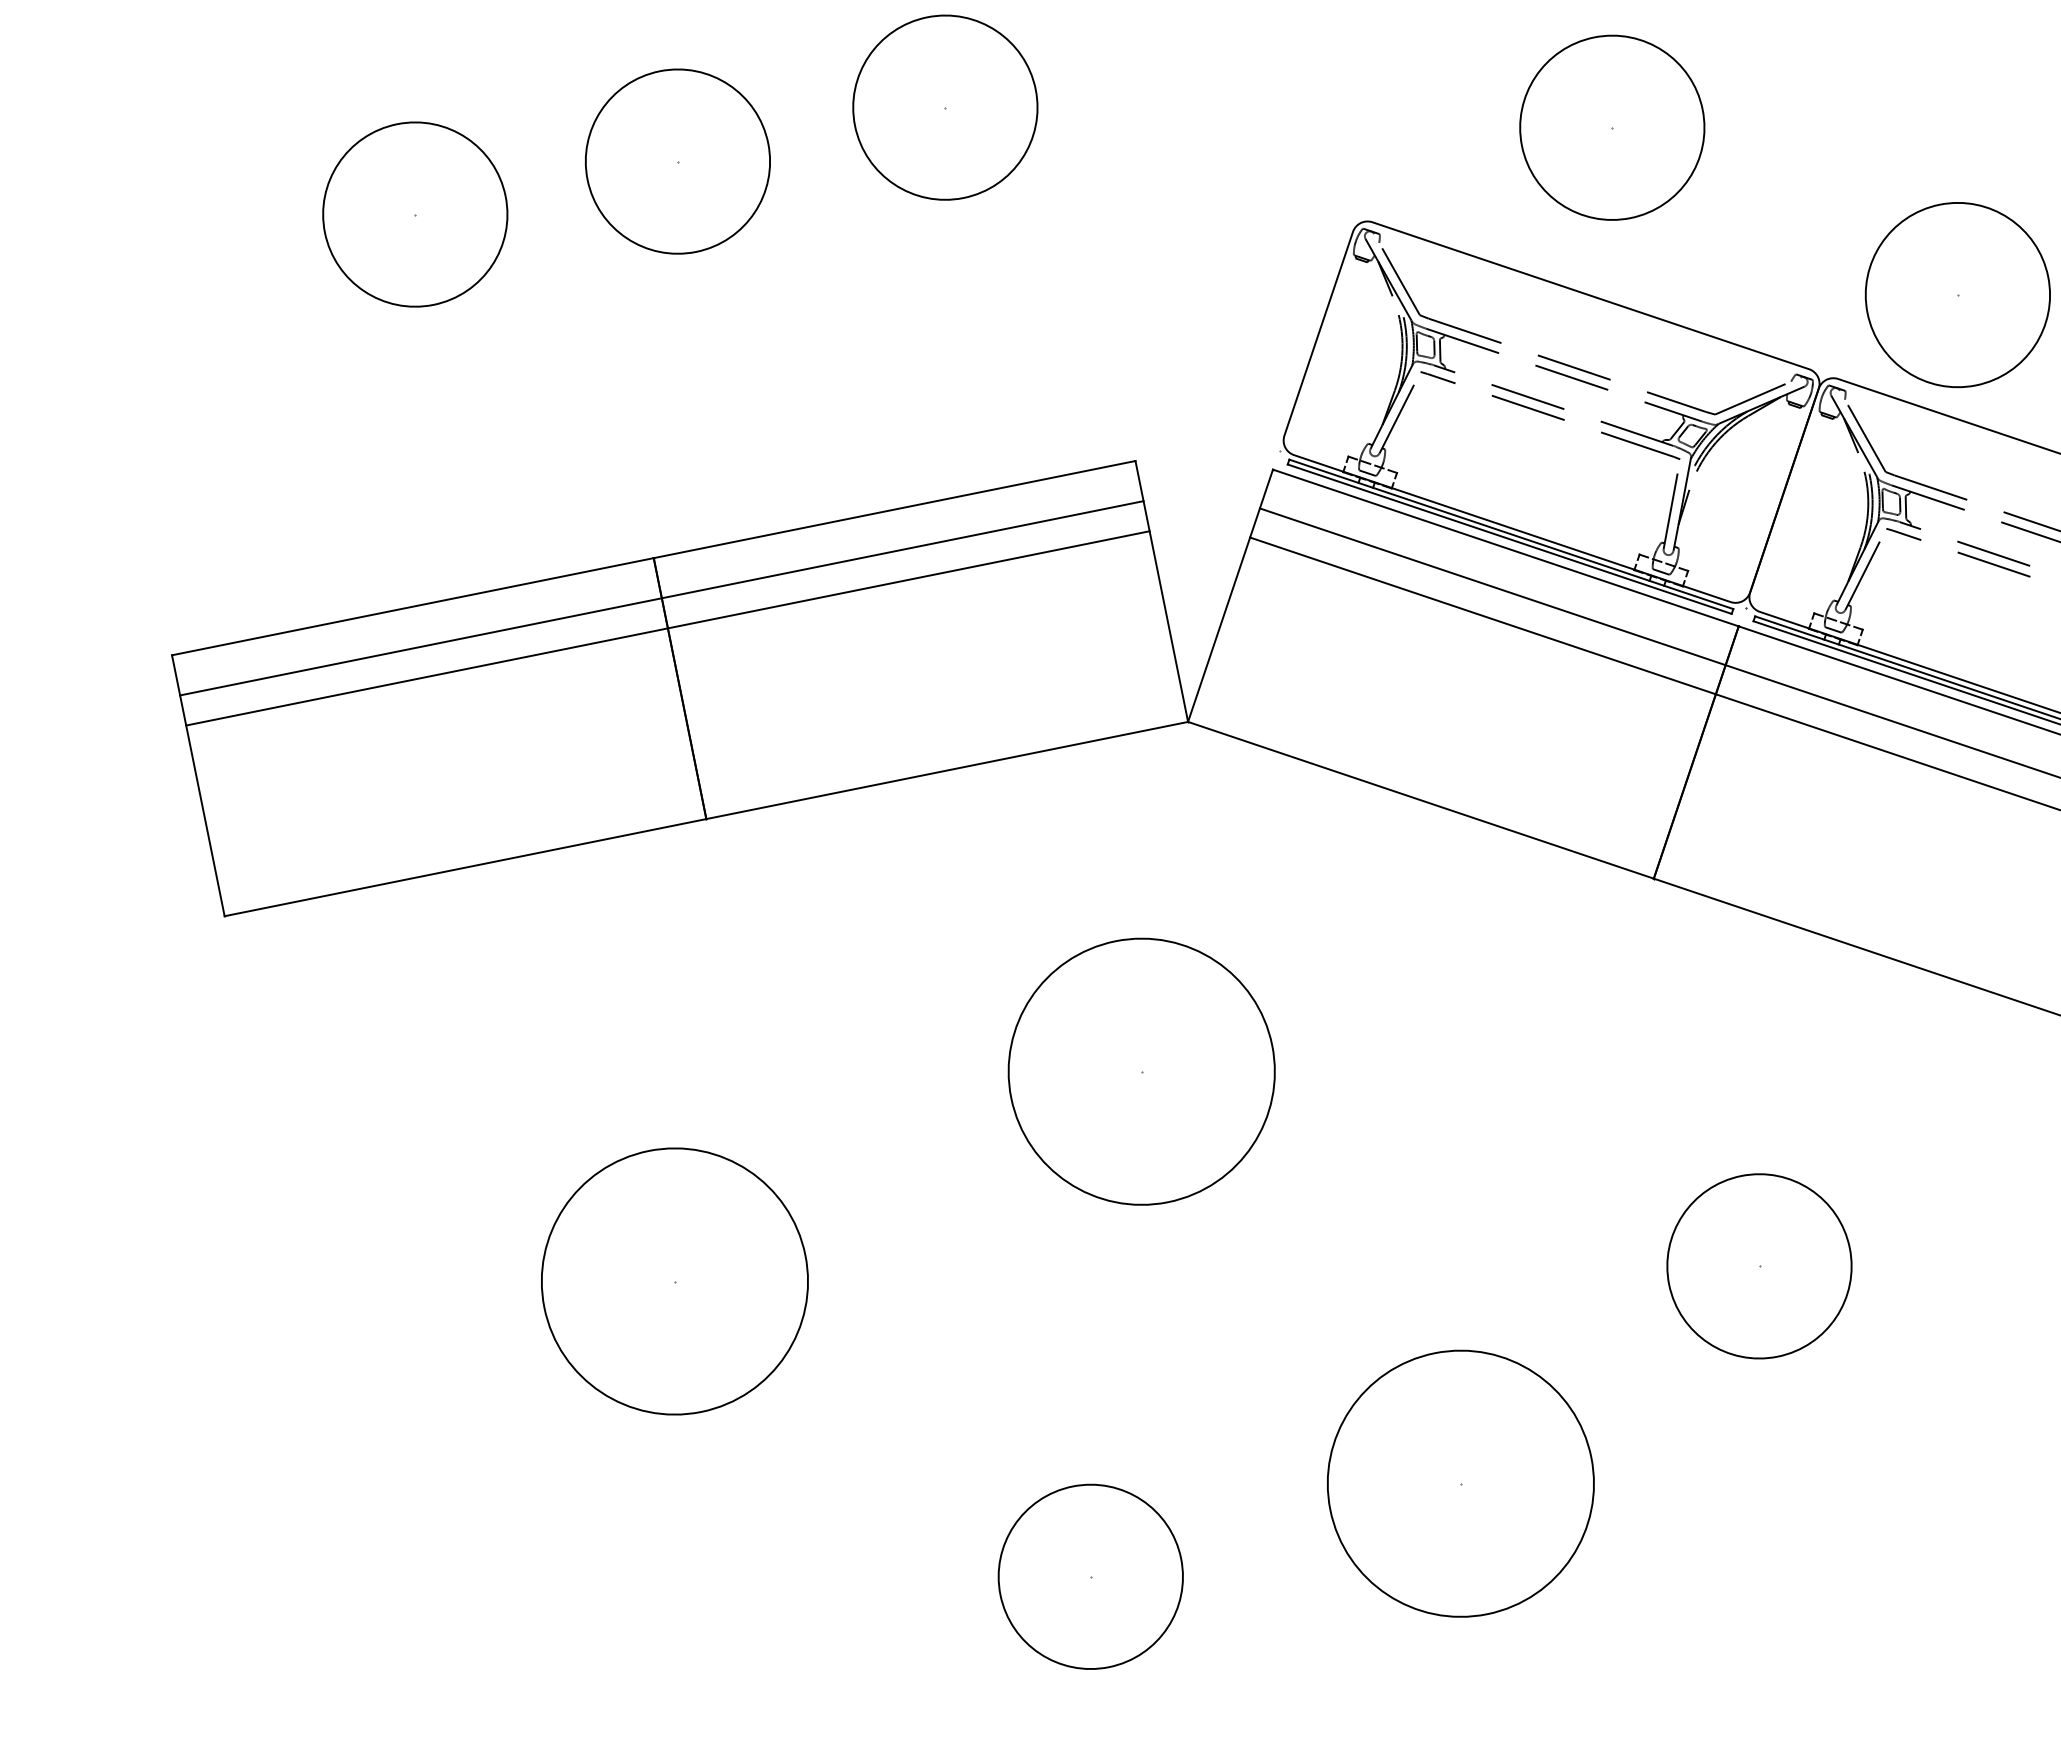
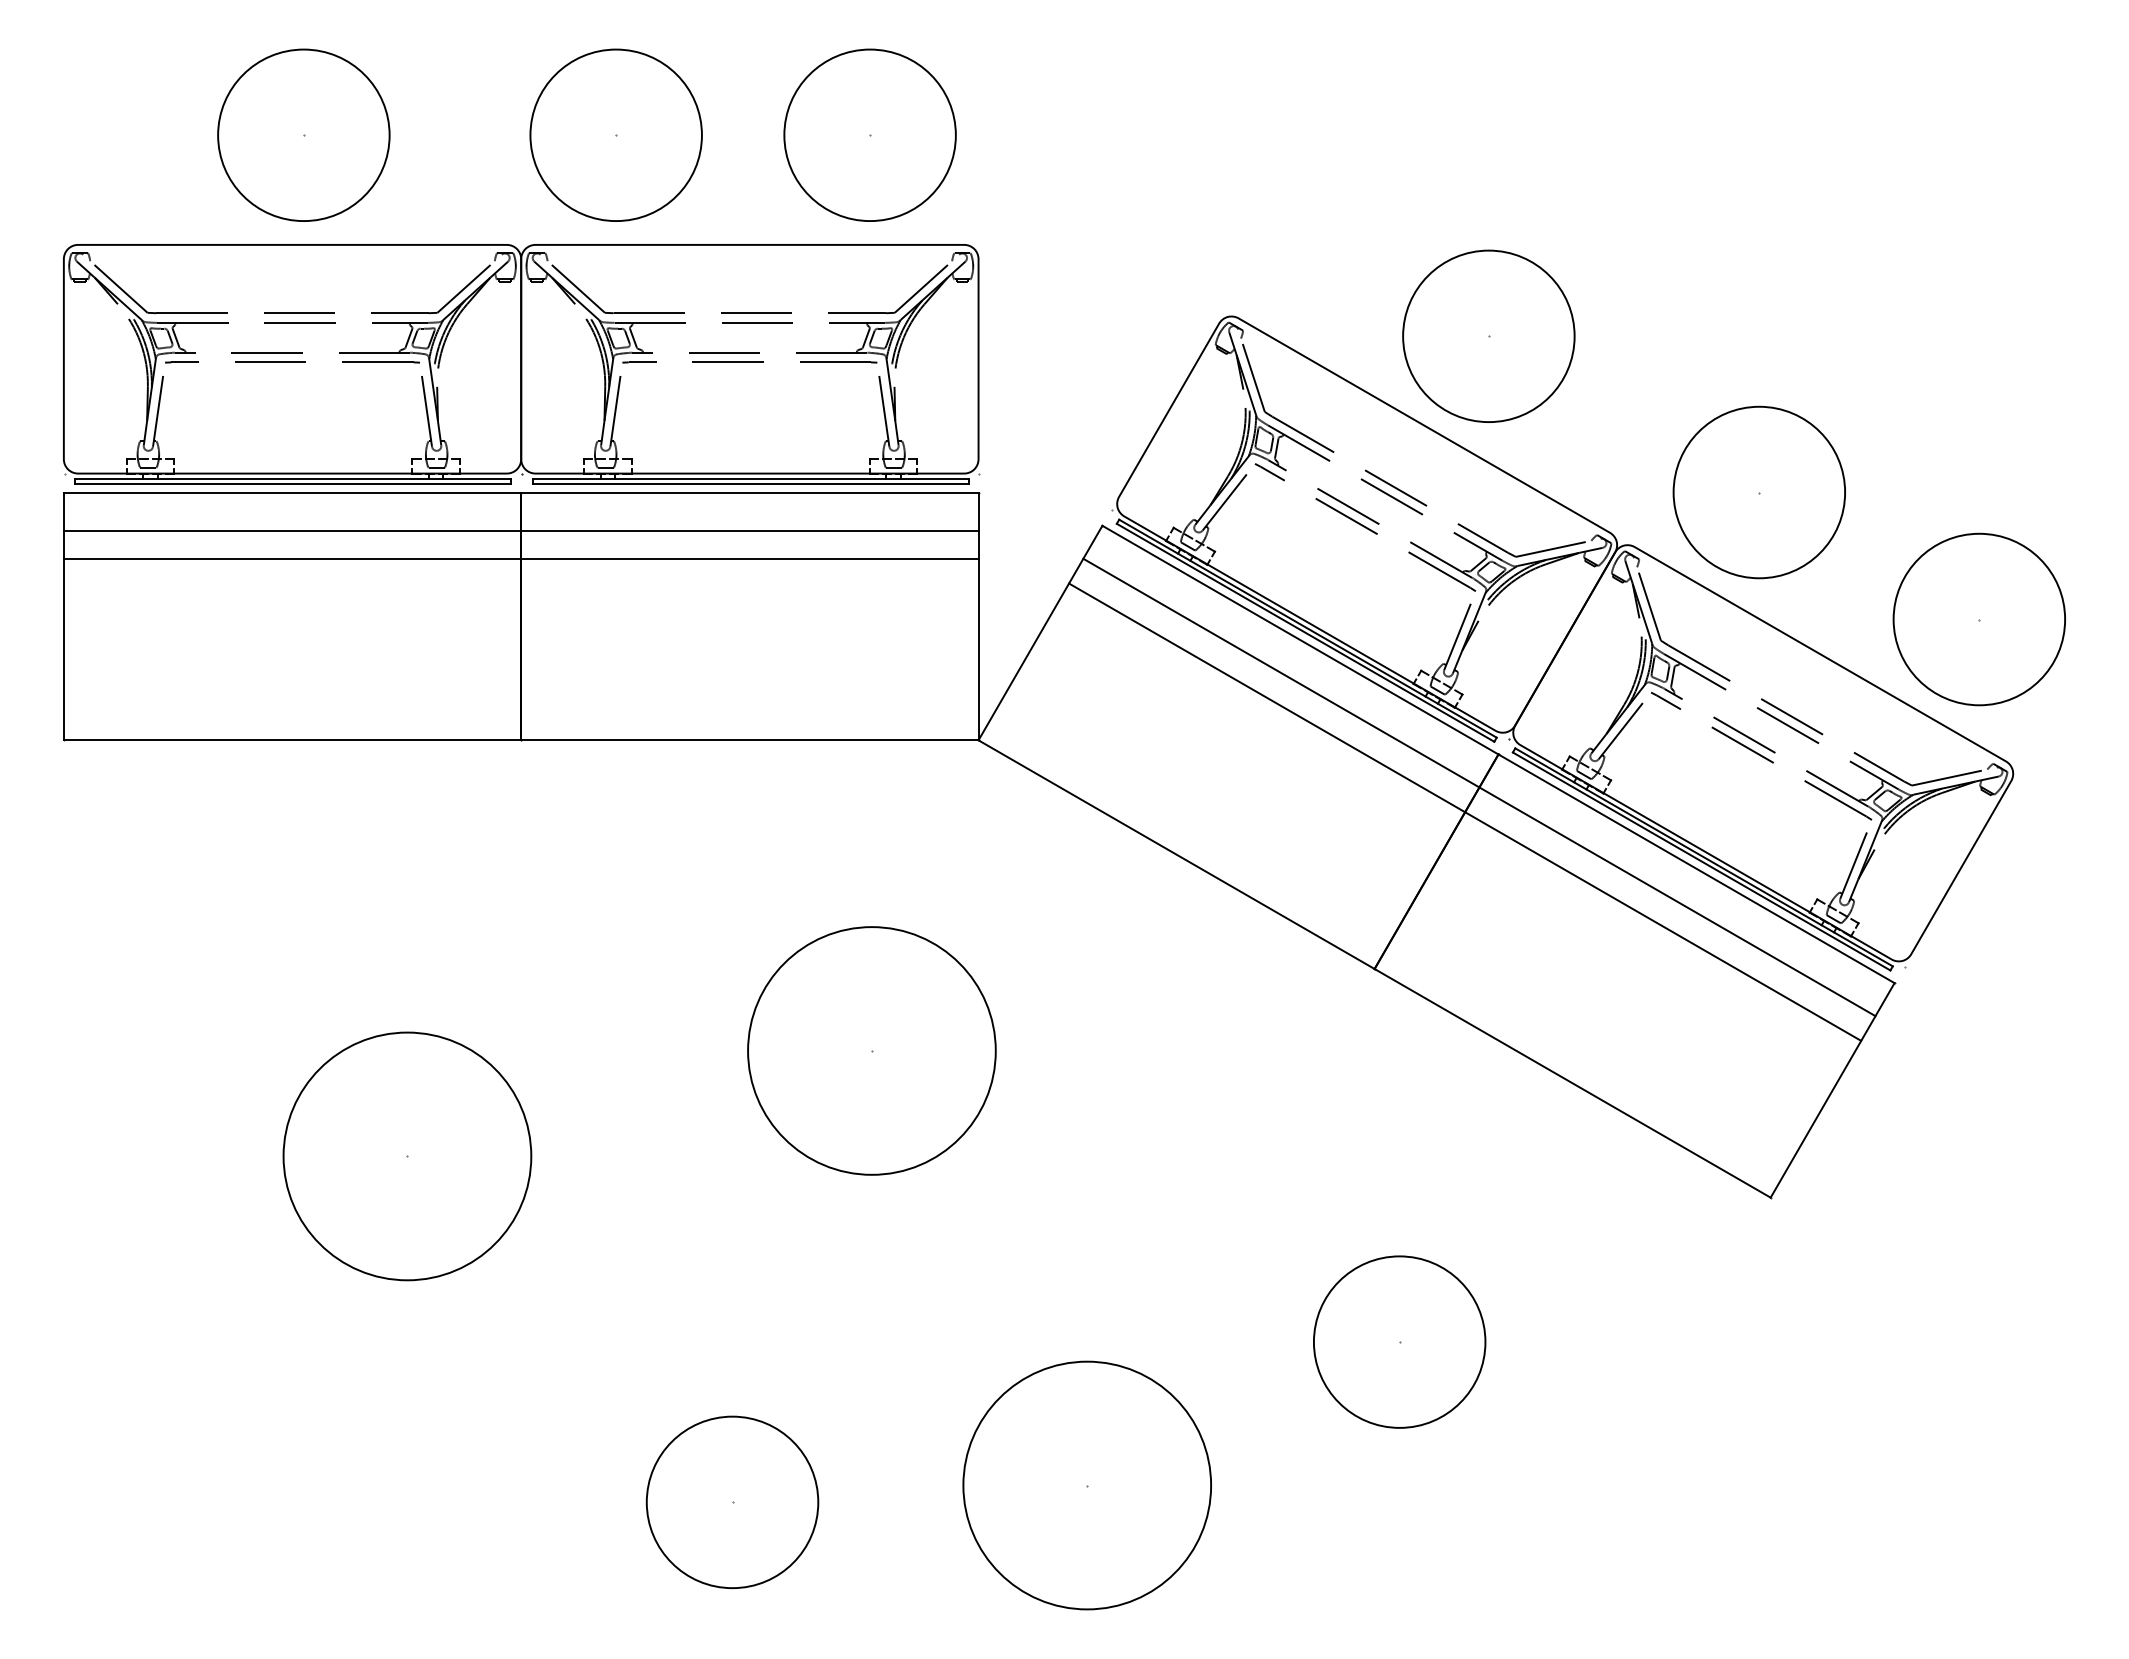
part: (1611, 126) -> (1488, 335), moved
part: (414, 213) -> (303, 134), moved
part: (626, 423) -> (521, 364), added

